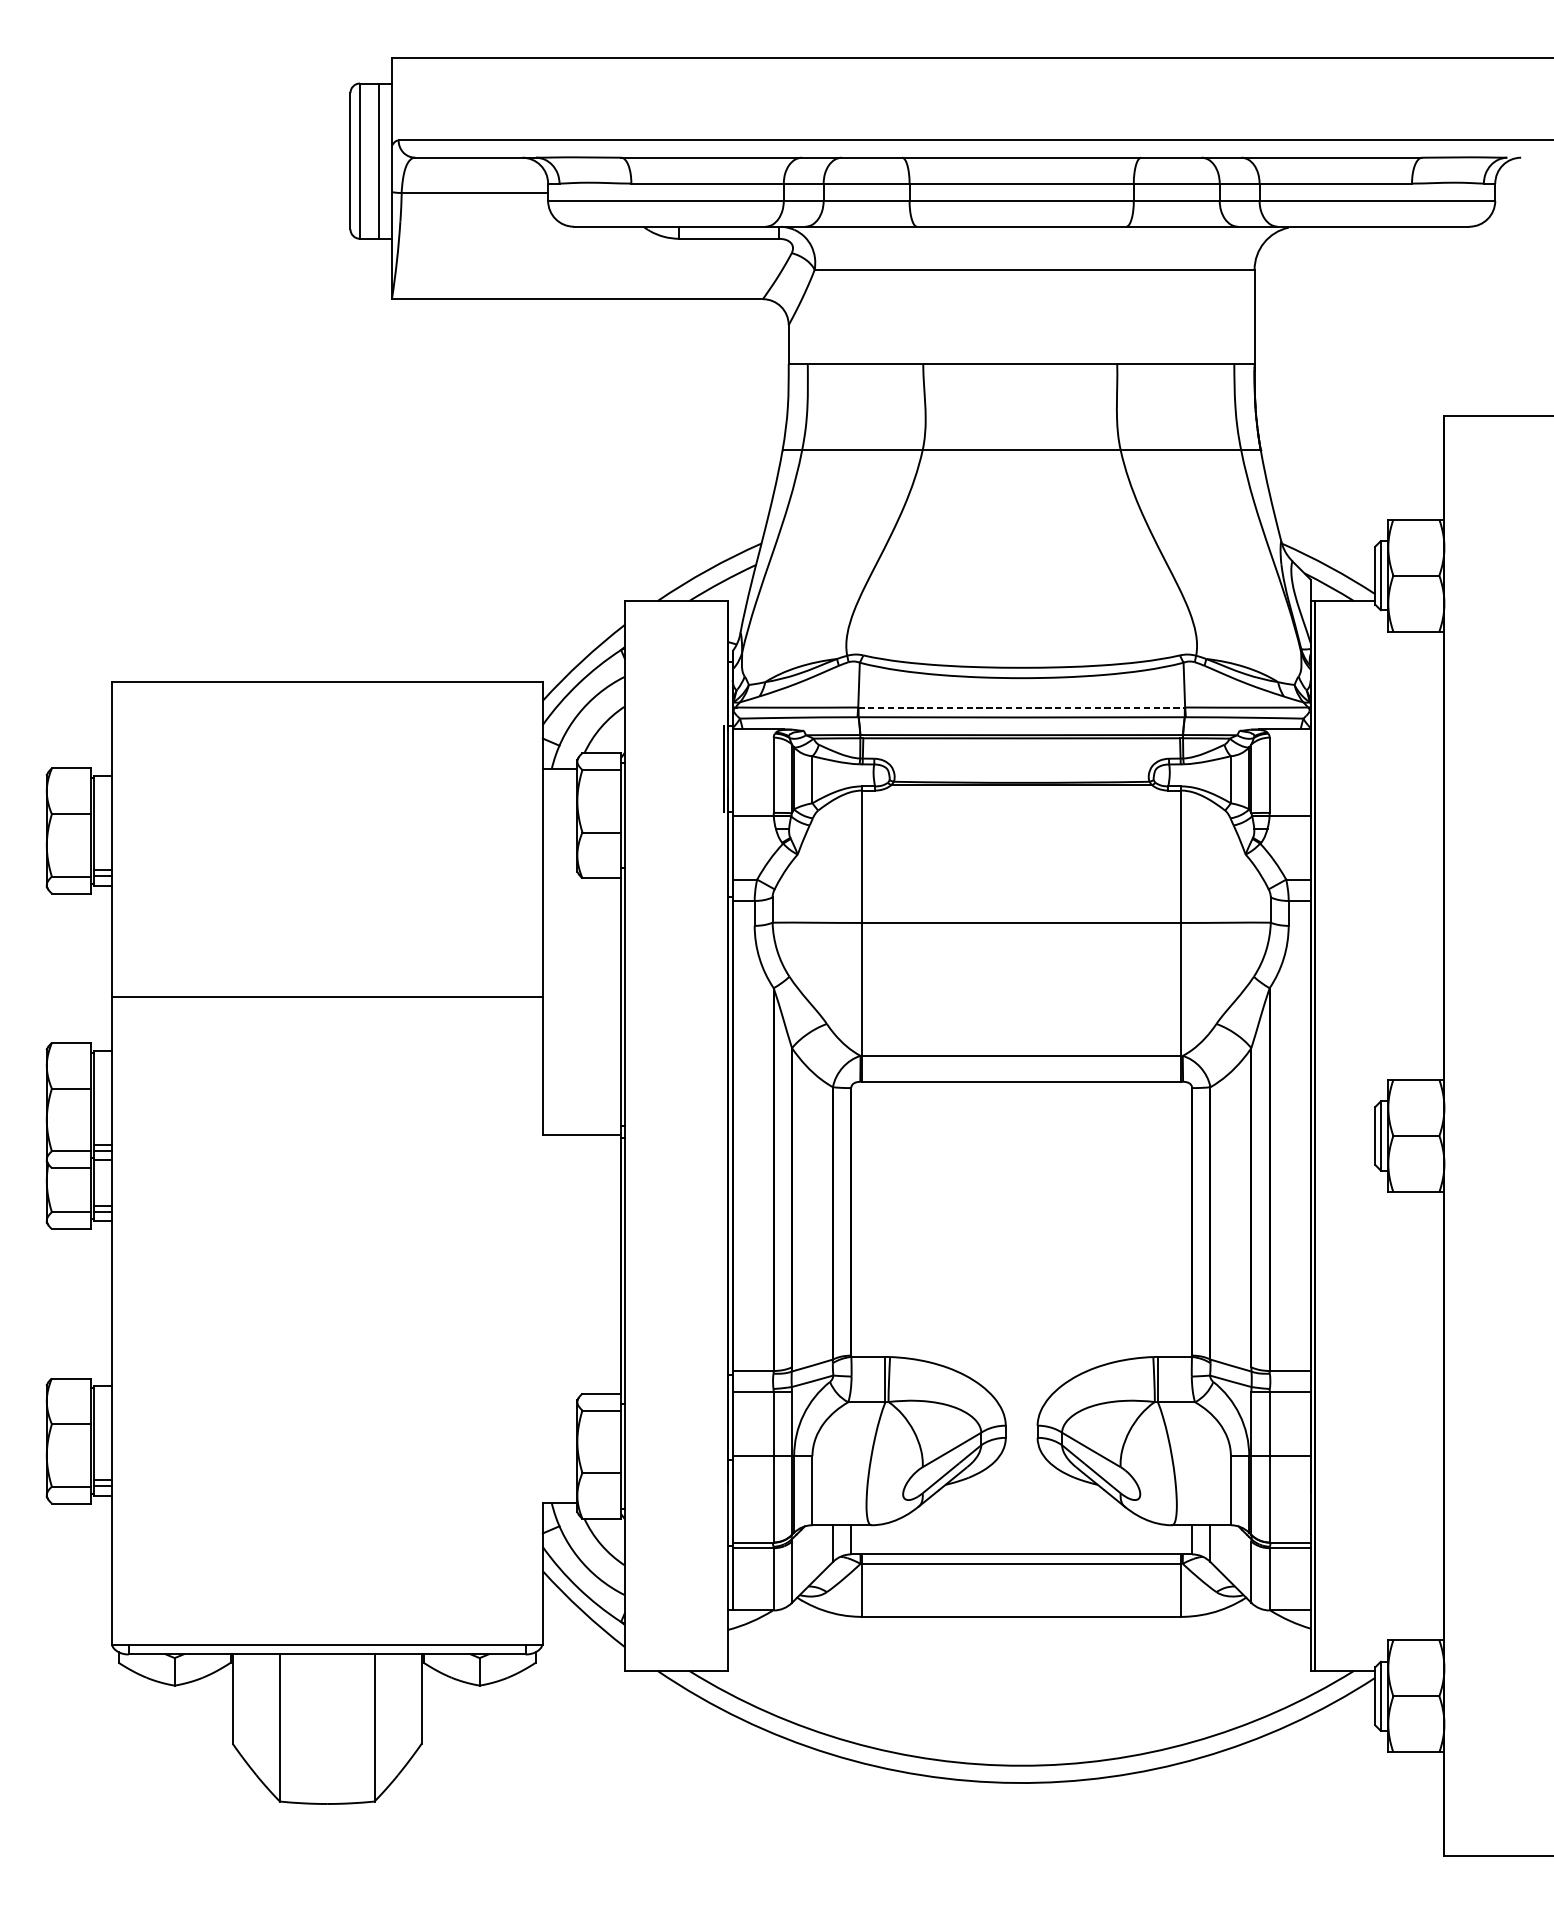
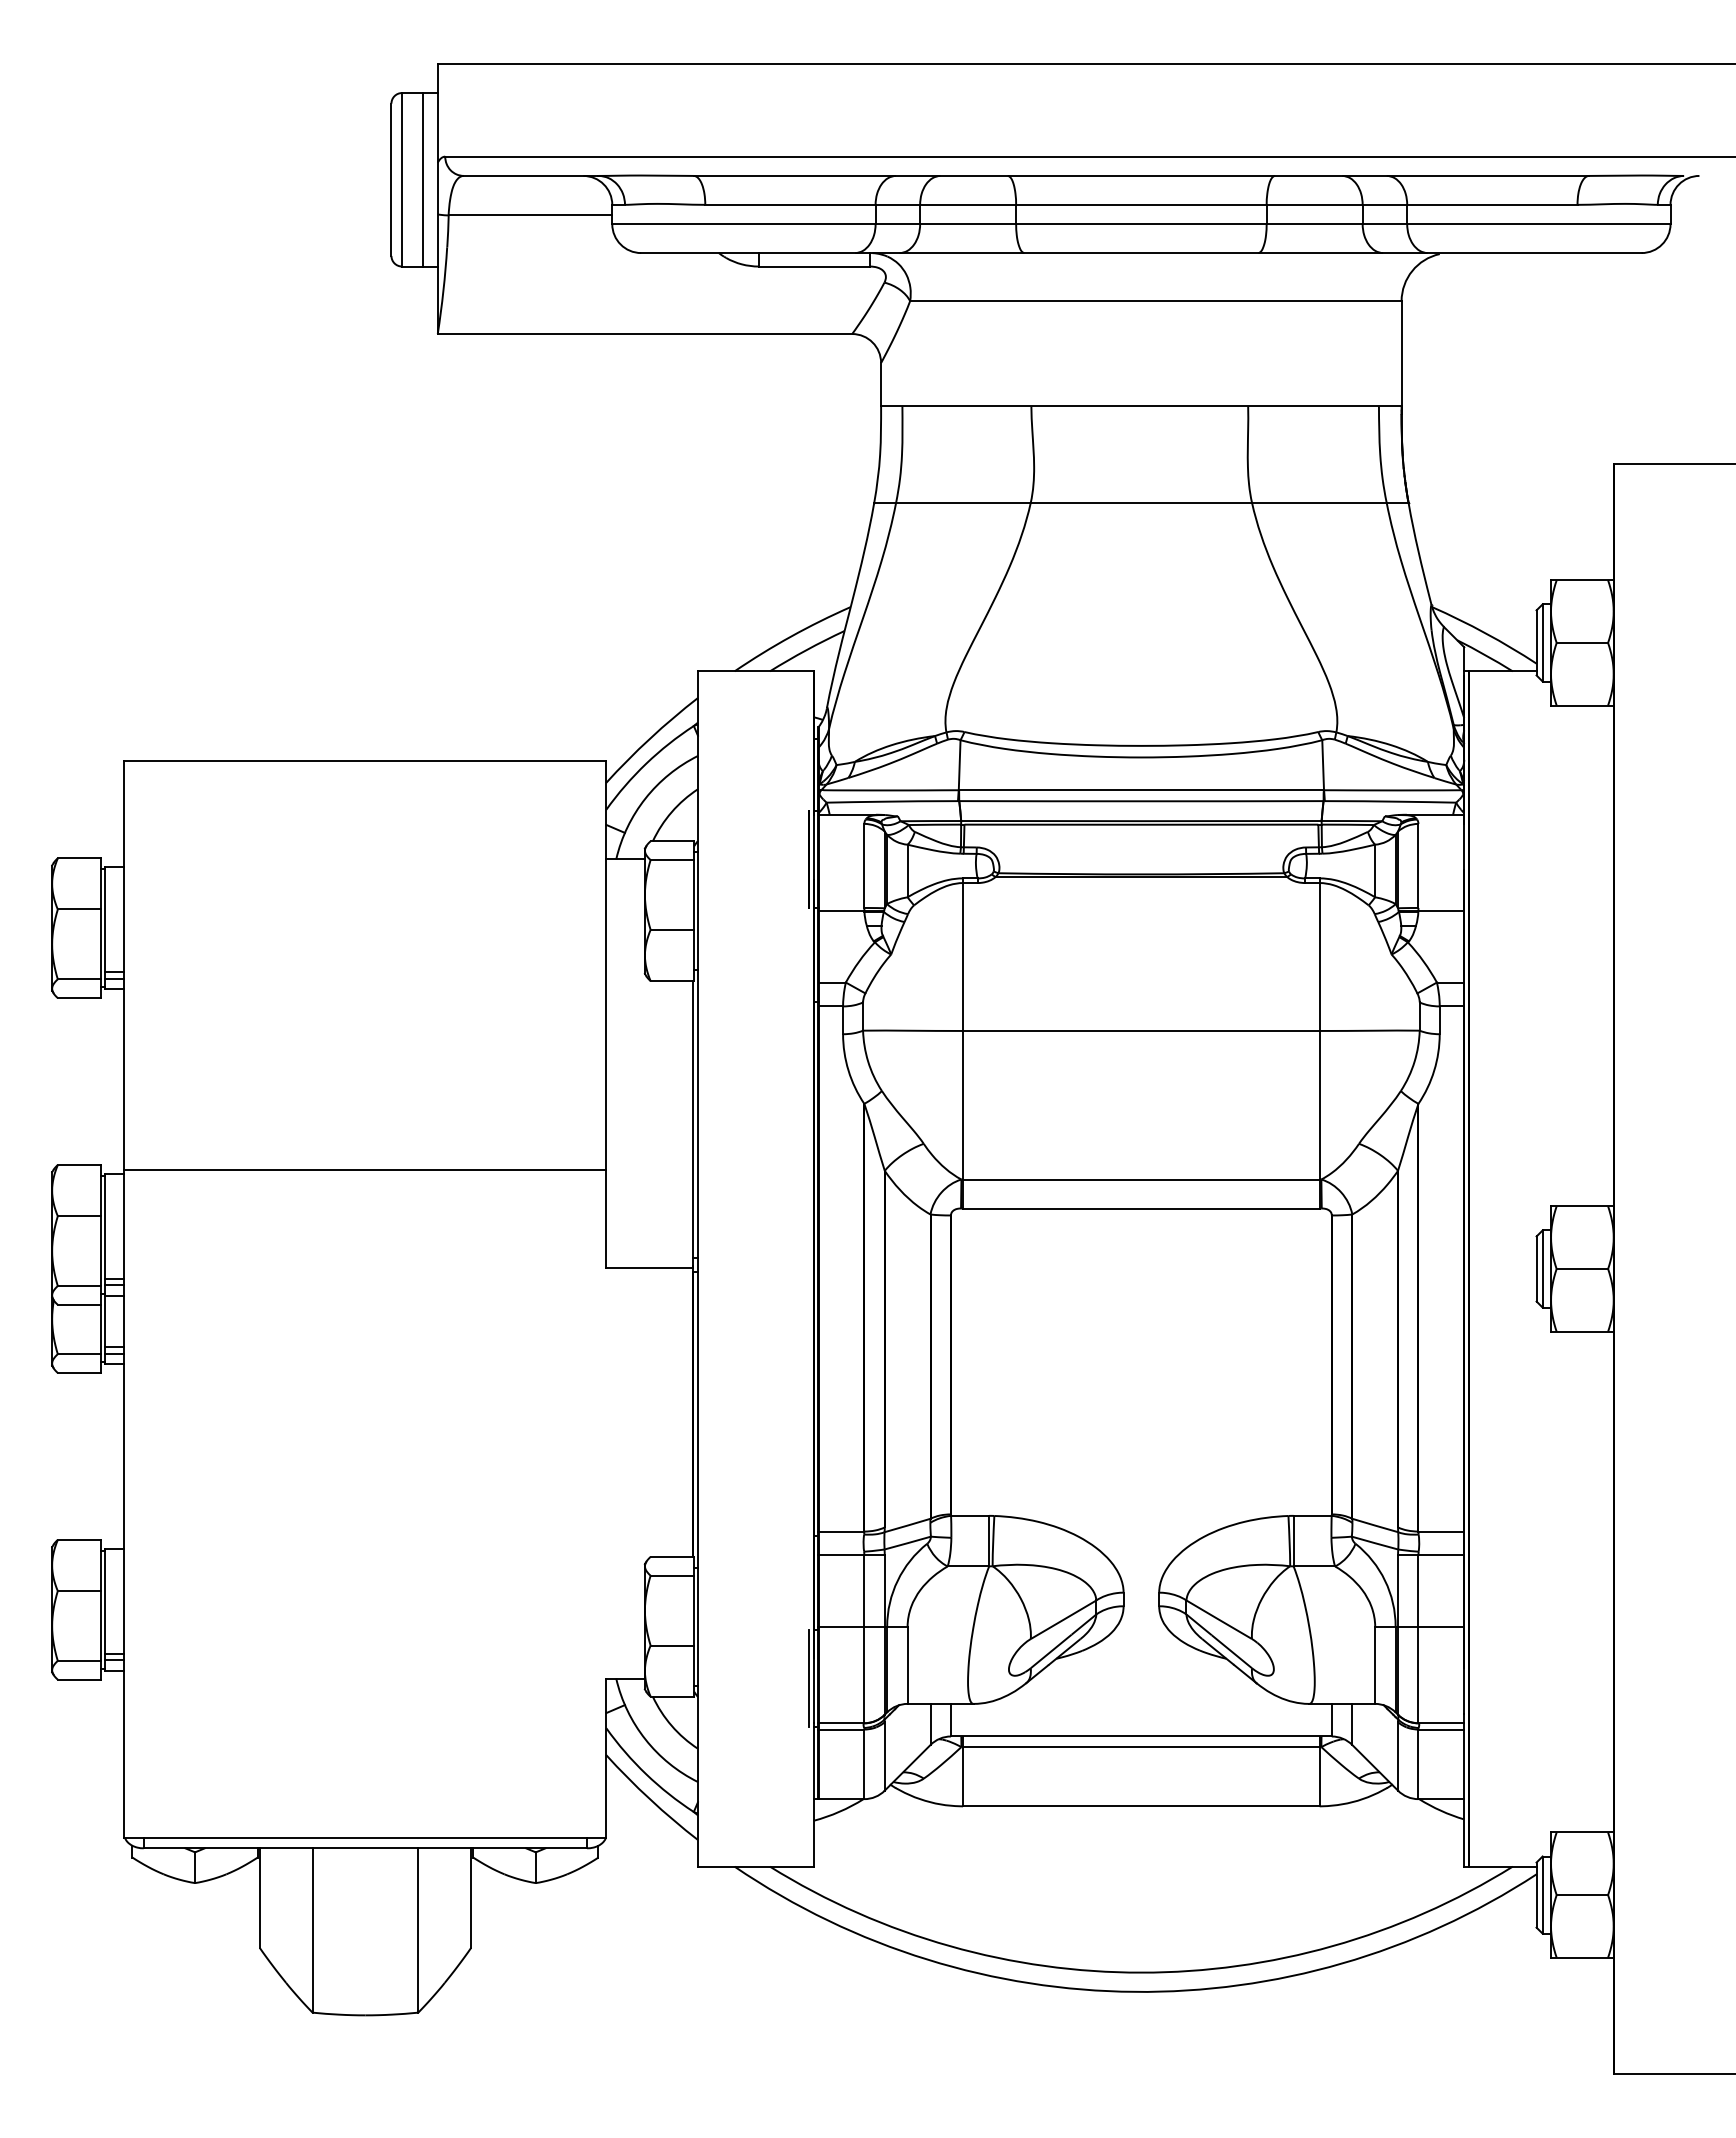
line: (1021, 707) -> (1141, 790), dashed -> solid
line: (327, 996) -> (365, 1170), moved
line: (723, 1502) -> (808, 1678), added

